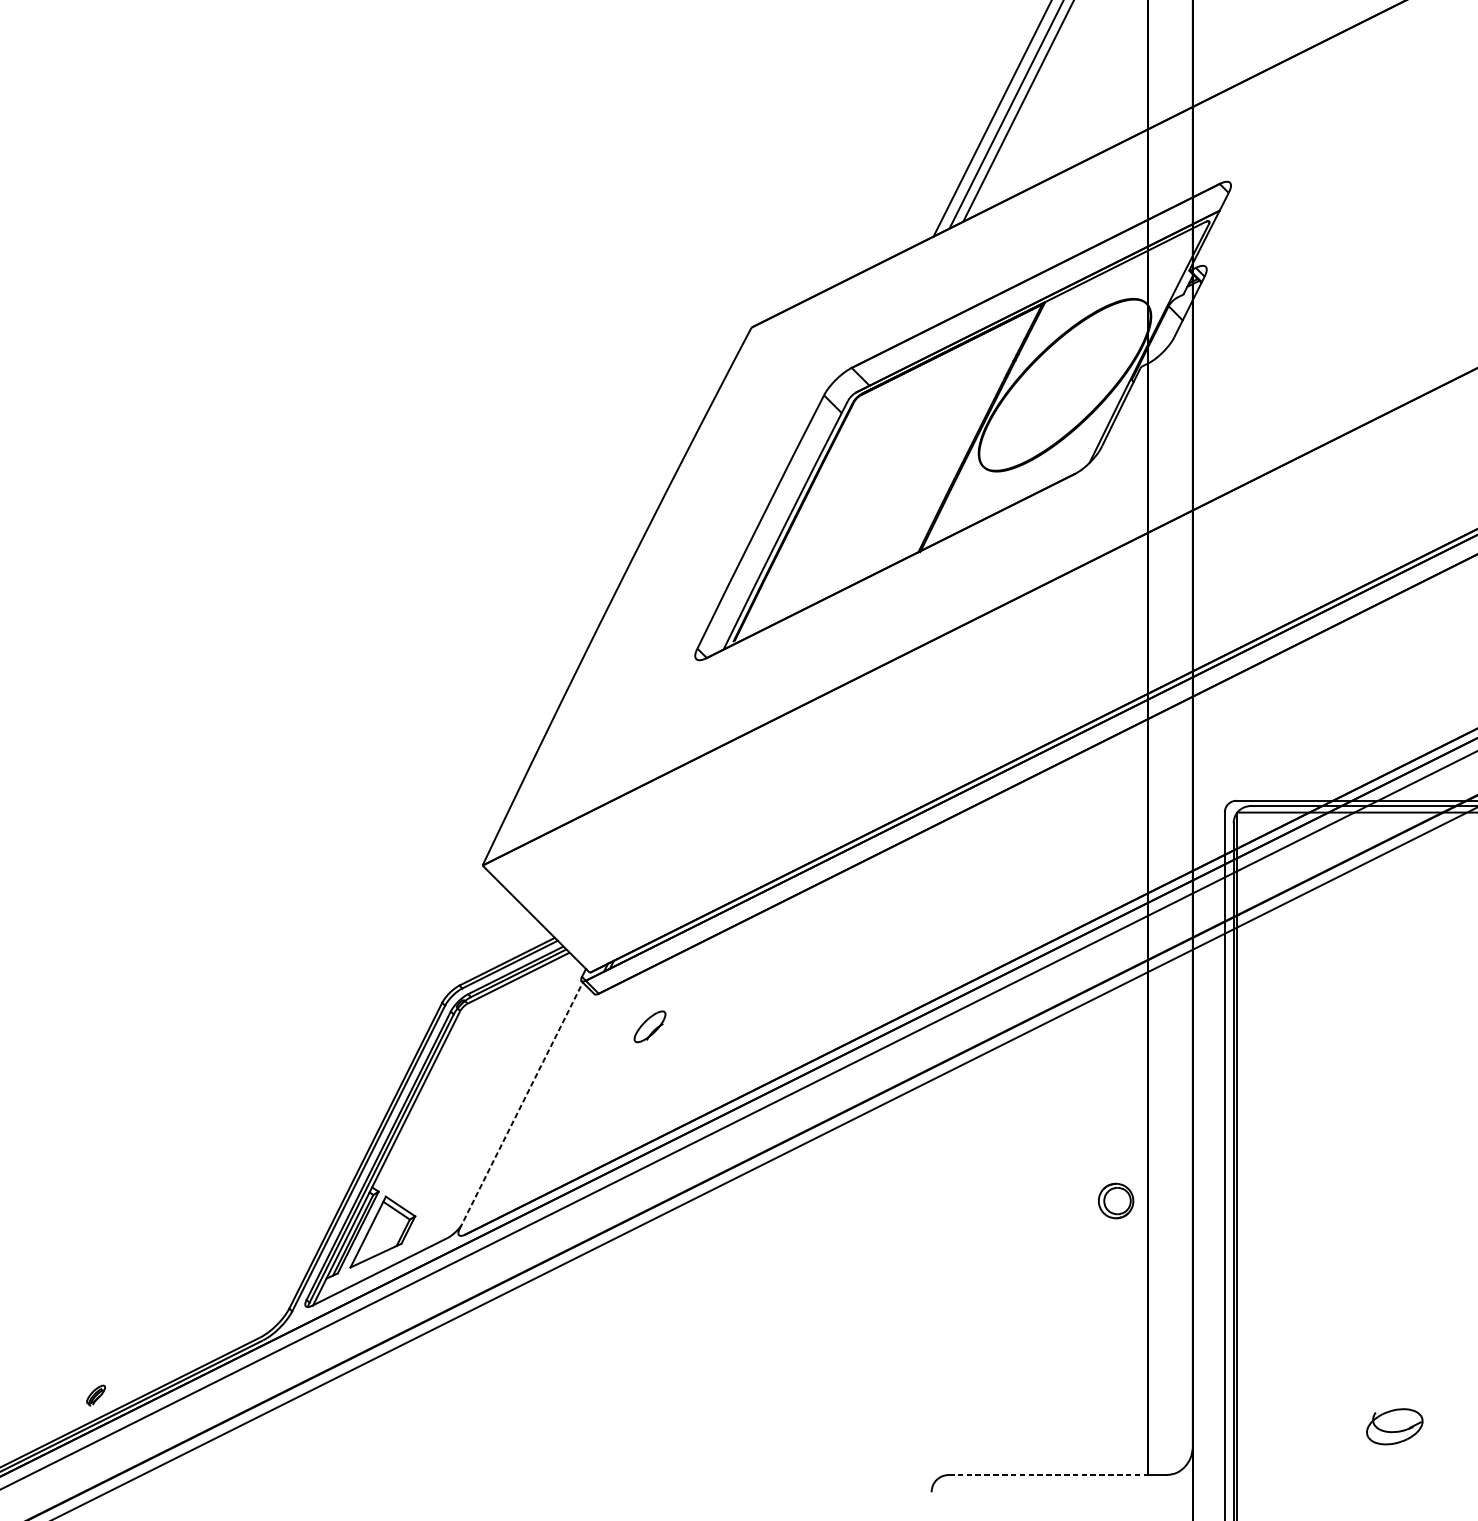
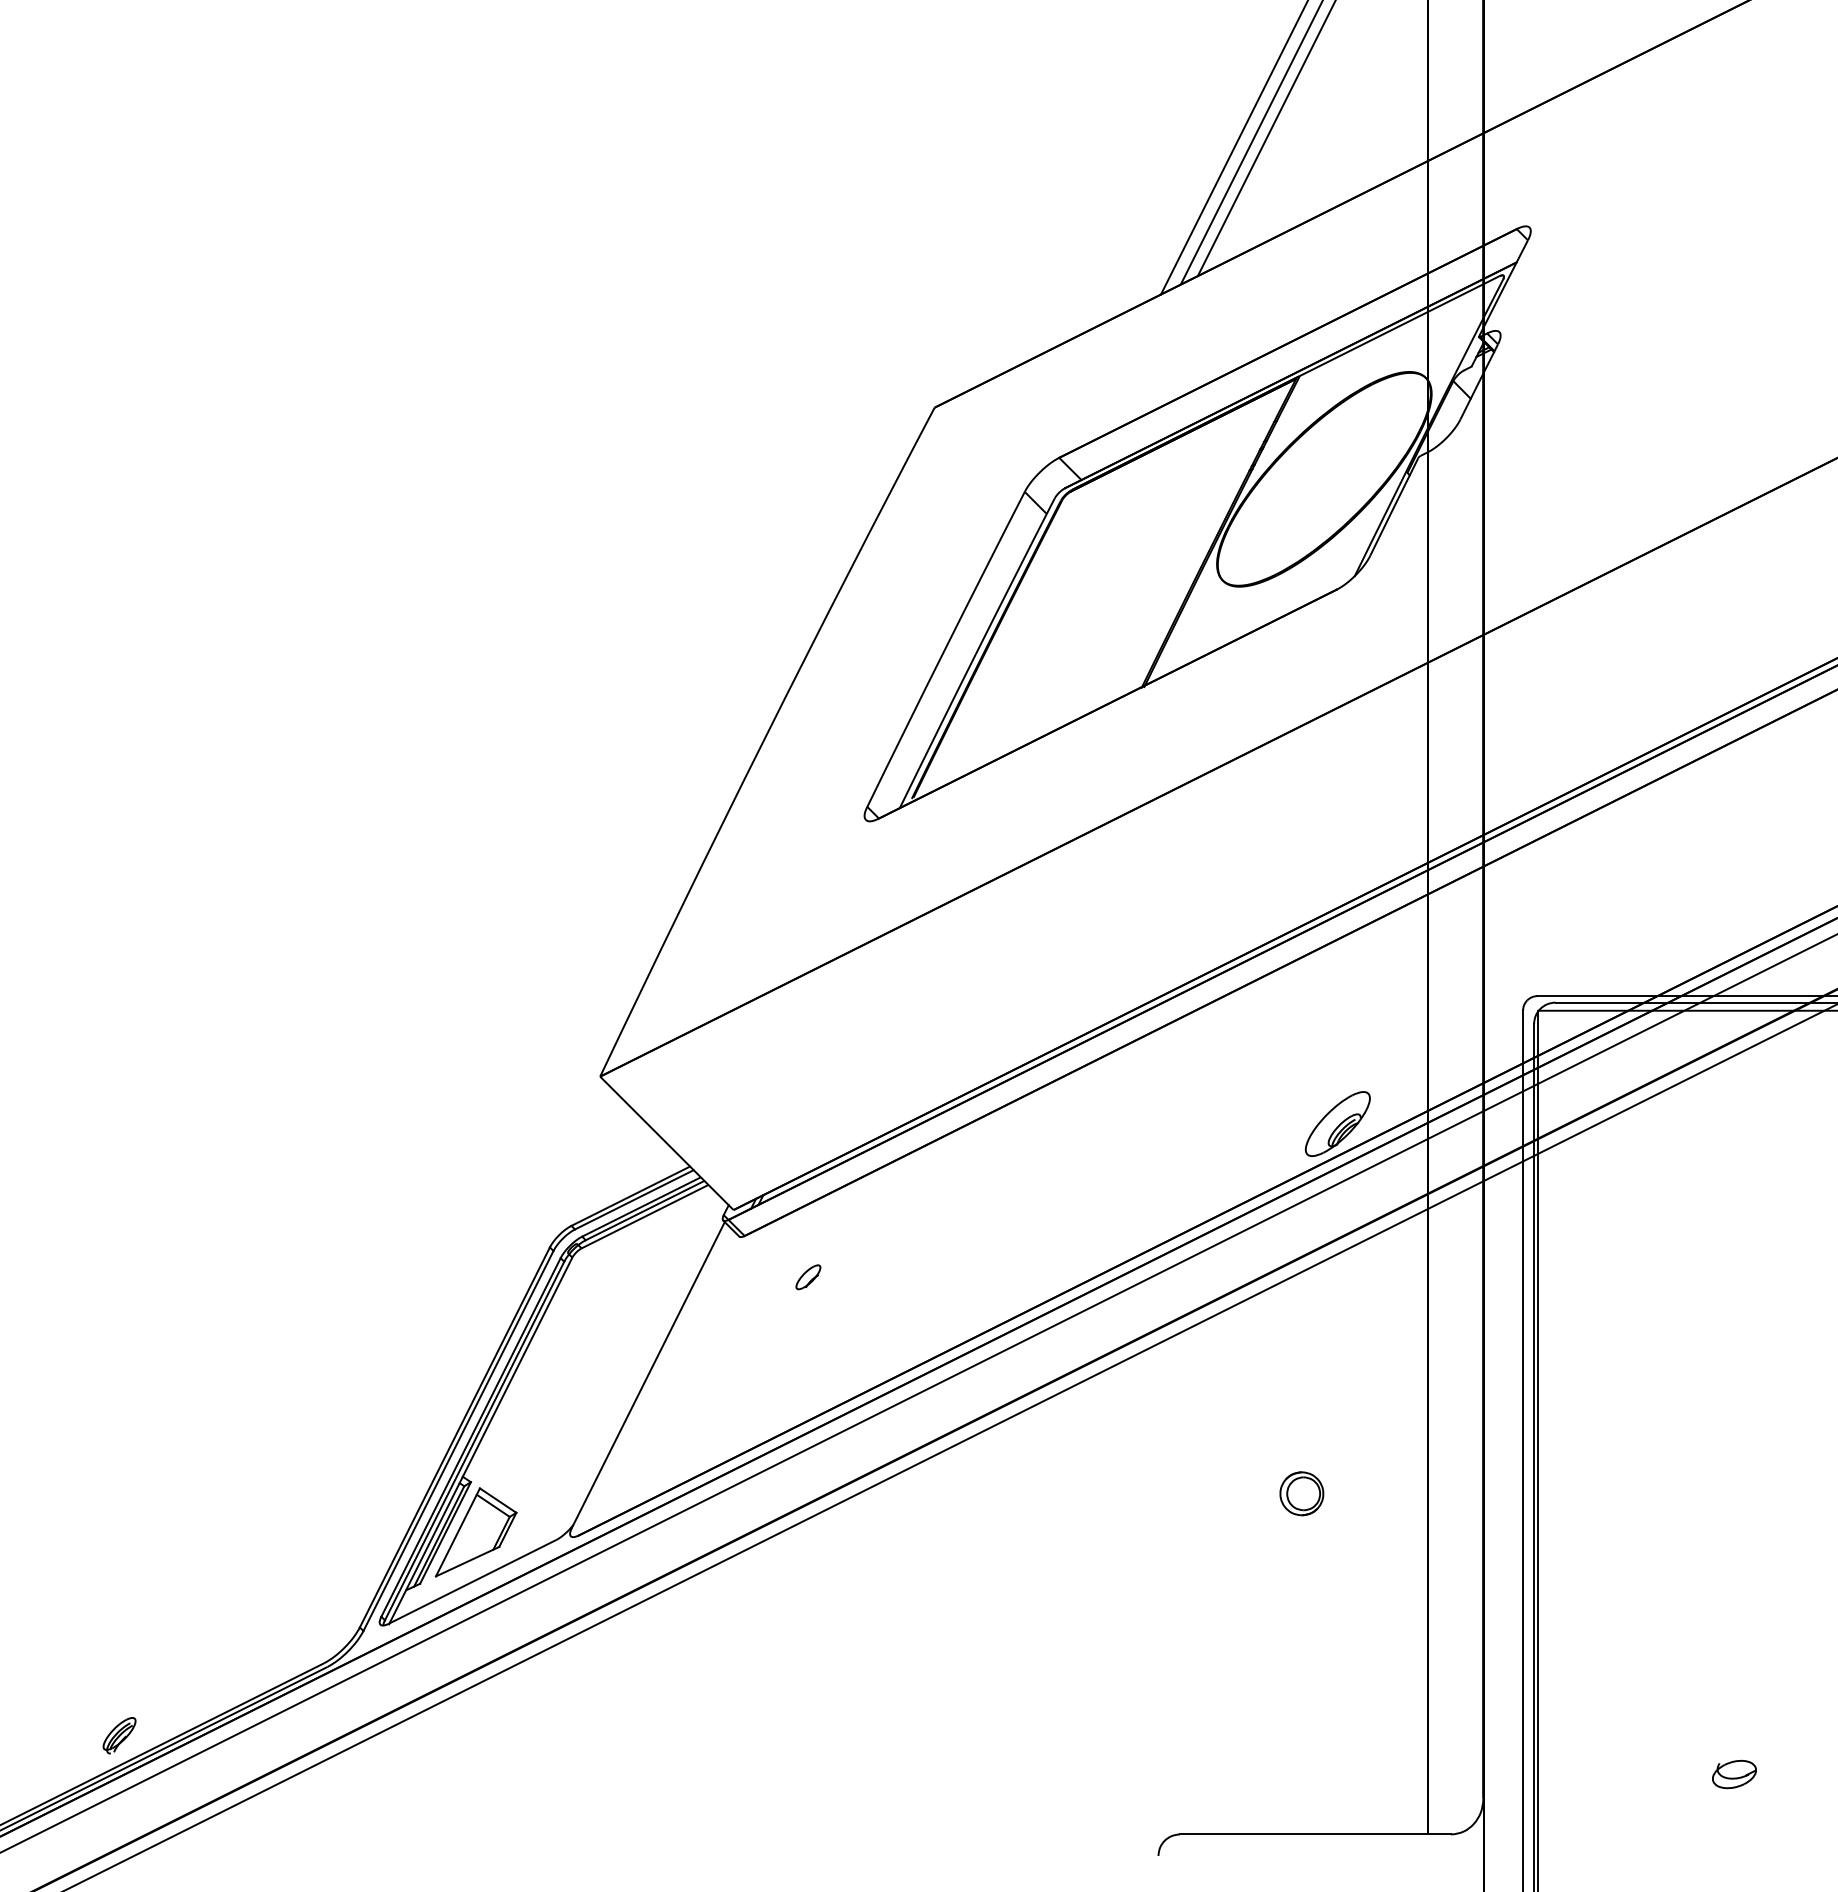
part: (1075, 903) -> (1337, 1123), added
part: (650, 1027) -> (808, 1277), size x0.62
line: (521, 1105) -> (648, 1374), dashed -> solid
part: (1115, 1200) -> (1301, 1493), moved
part: (96, 1395) -> (119, 1735), size x1.43
part: (1394, 1426) -> (1734, 1774), size x0.62
line: (1048, 1475) -> (1303, 1834), dashed -> solid

